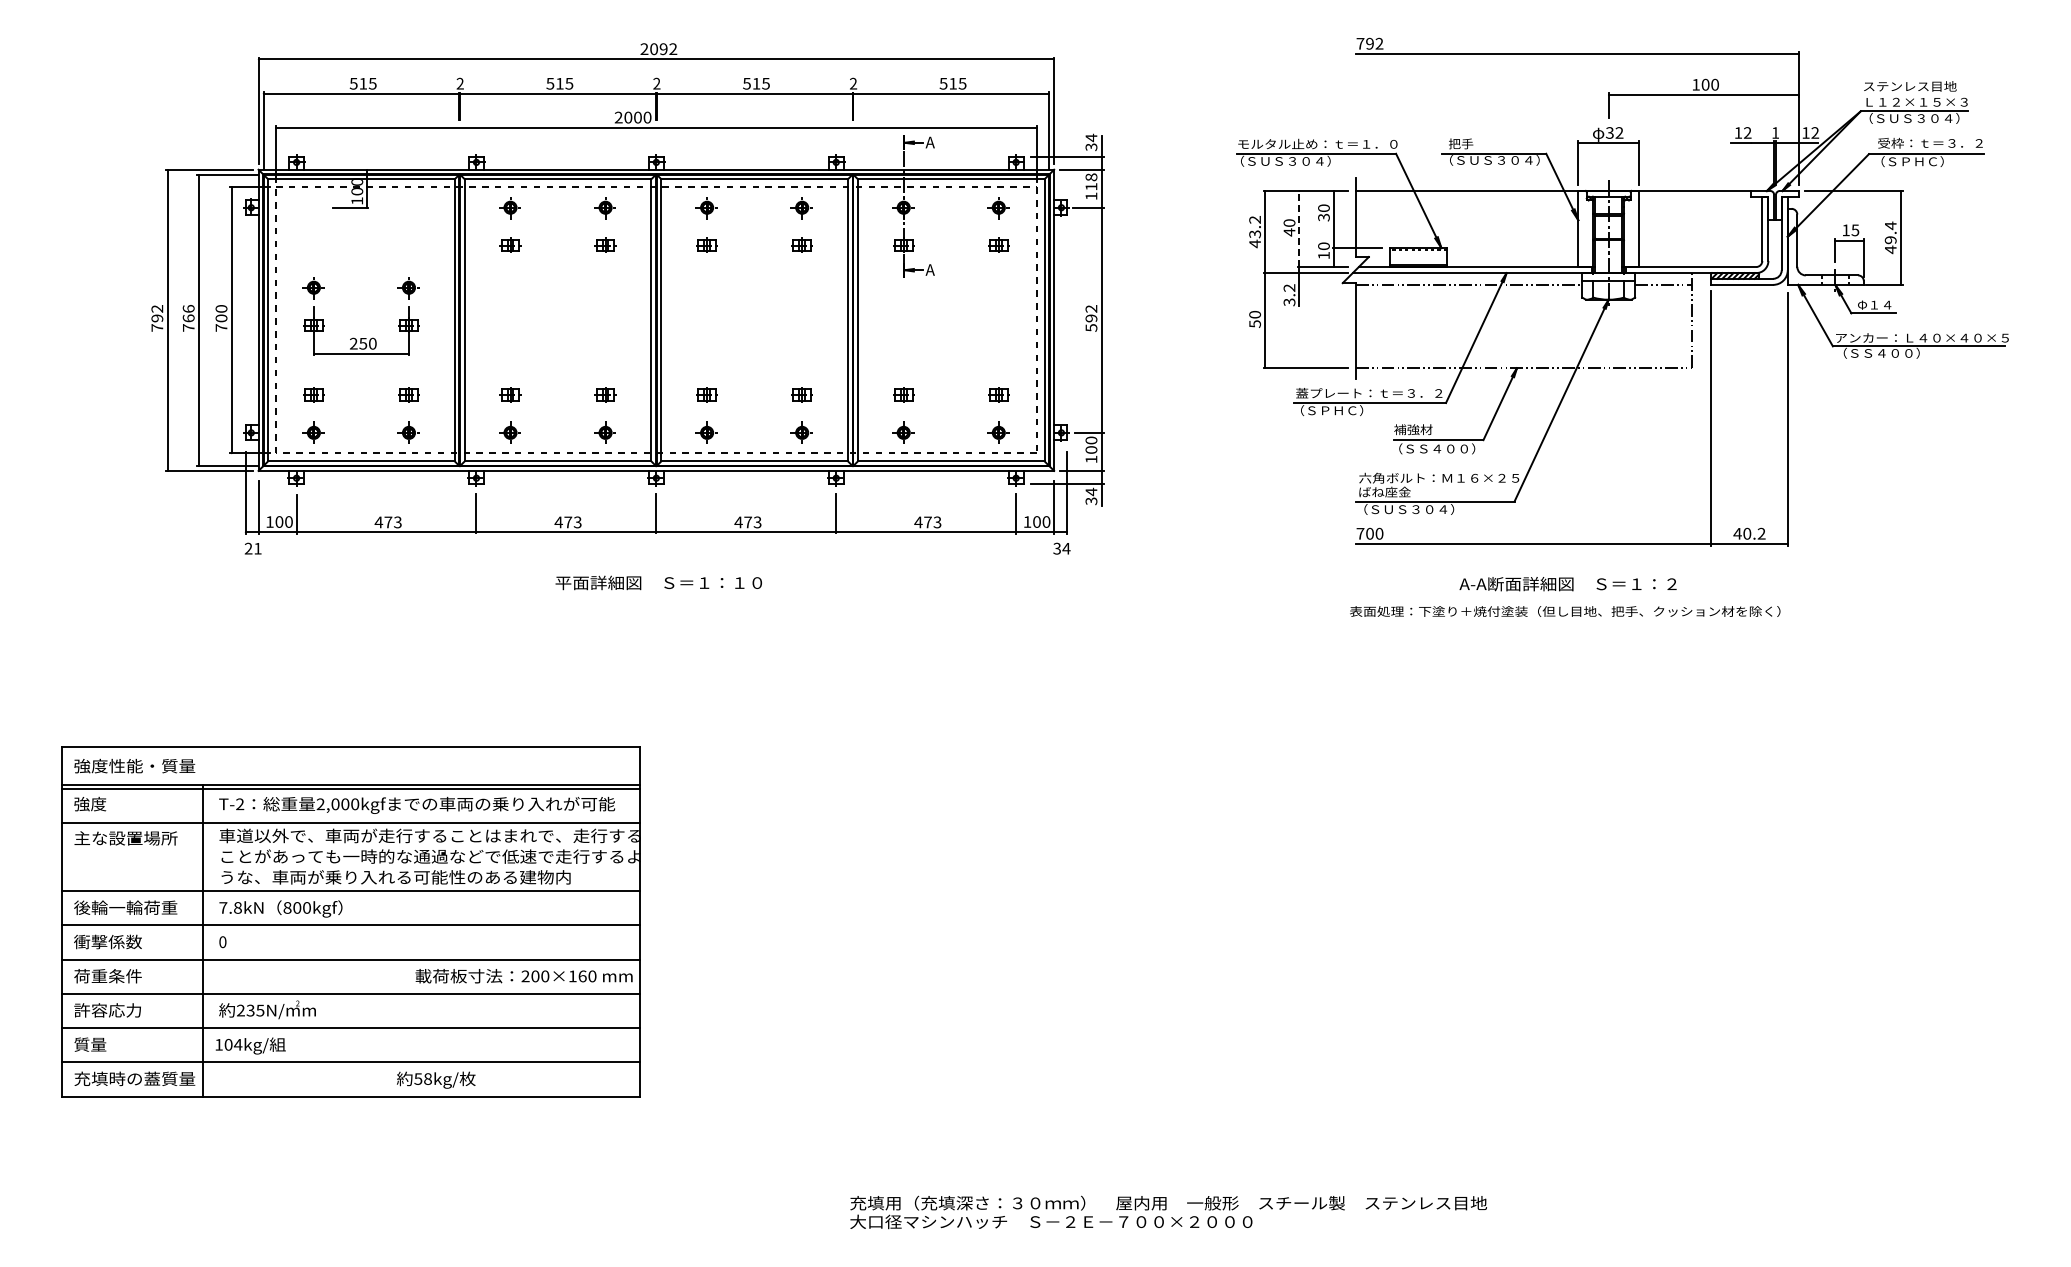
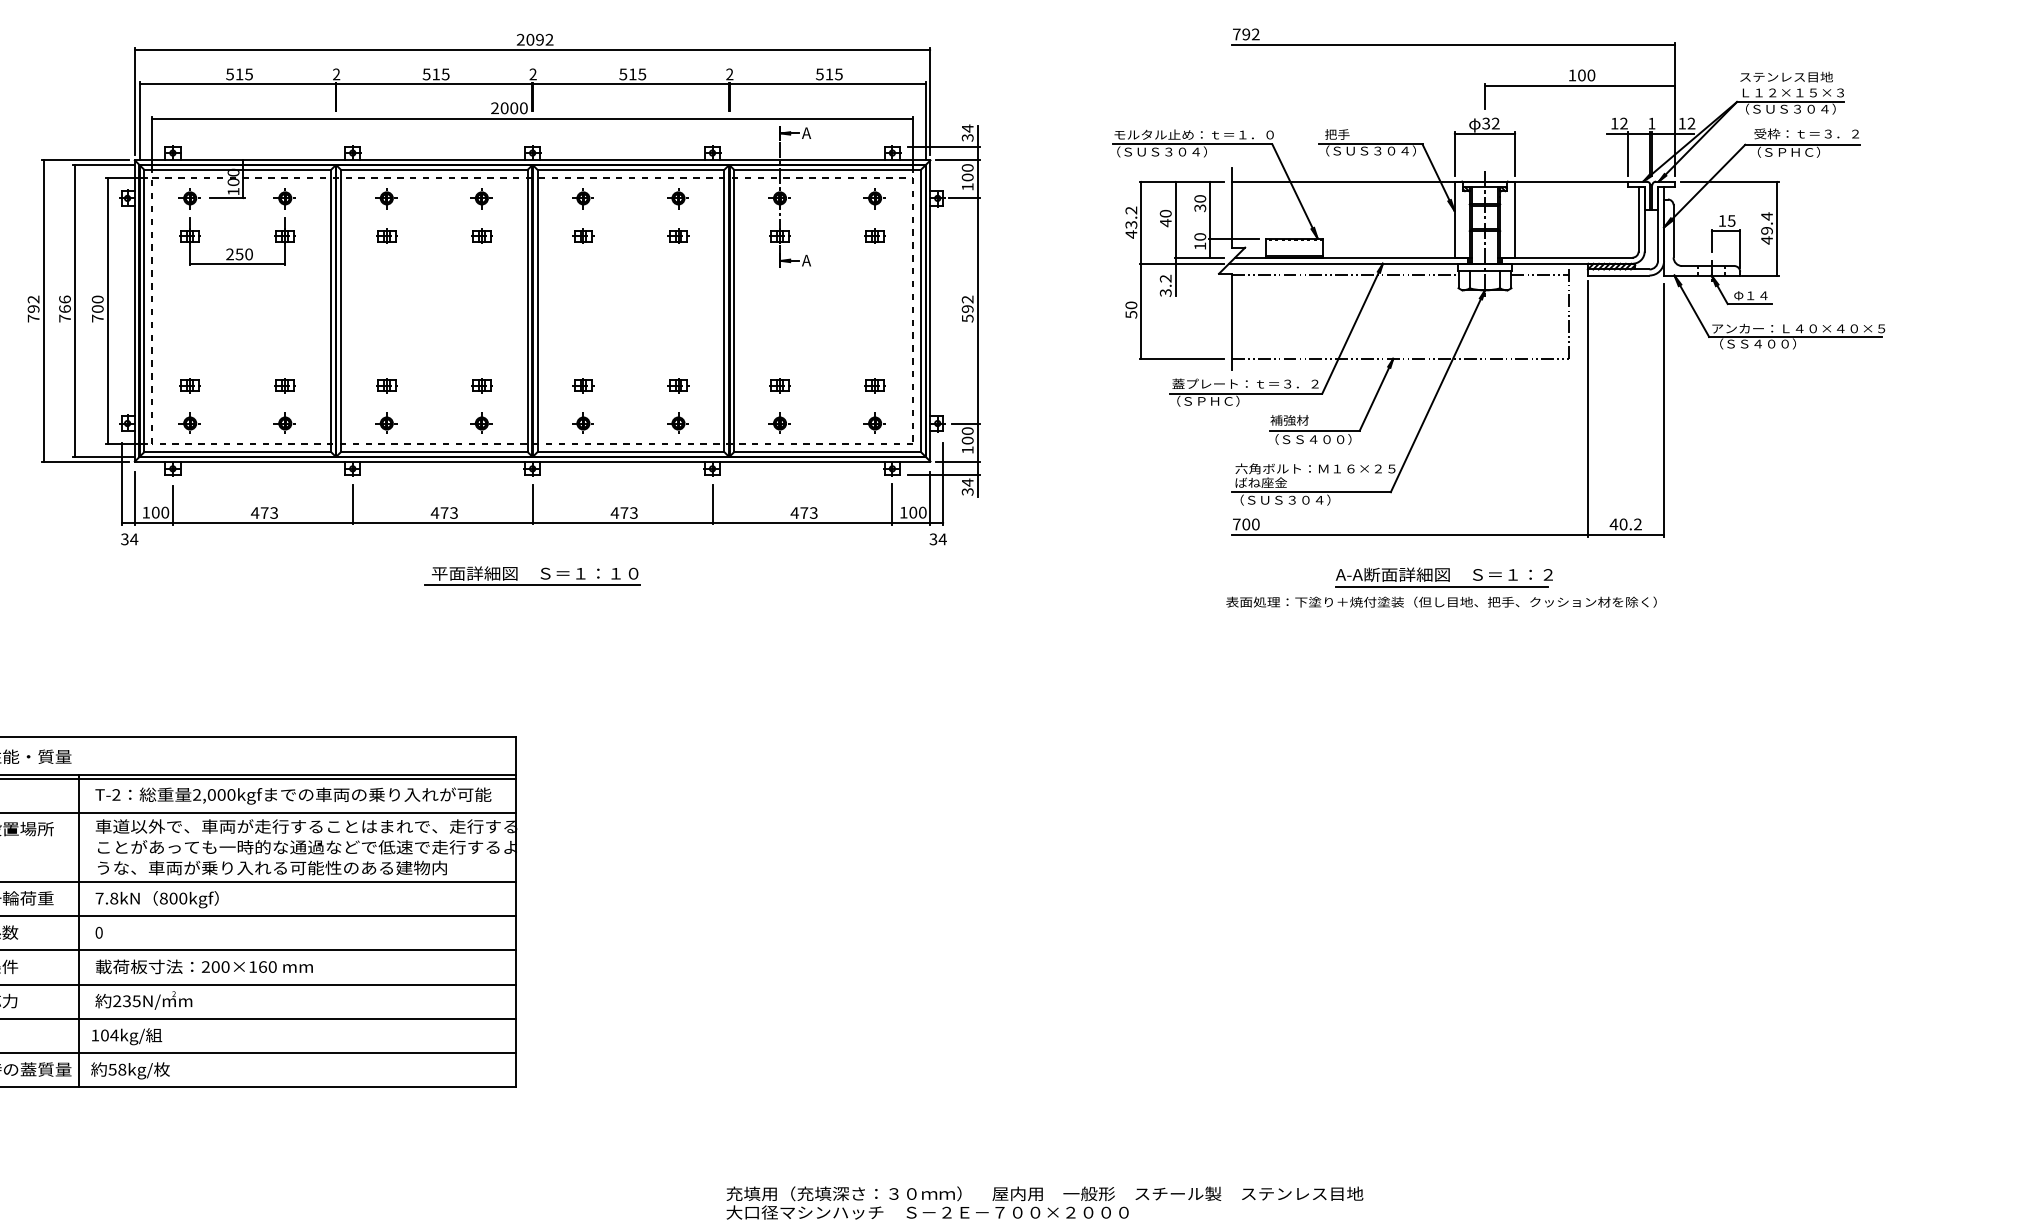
line: (1751, 163) -> (1627, 154), added
text: (1091, 181) -> (967, 172), 118 -> 100
line: (1299, 228) -> (1175, 219), dashed -> solid
part: (360, 338) -> (236, 249), moved
text: (253, 548) -> (129, 539), 21 -> 34
line: (655, 594) -> (531, 585), added
line: (1565, 596) -> (1441, 587), added
text: (523, 976) -> (203, 967), moved
text: (436, 1079) -> (130, 1070), moved

